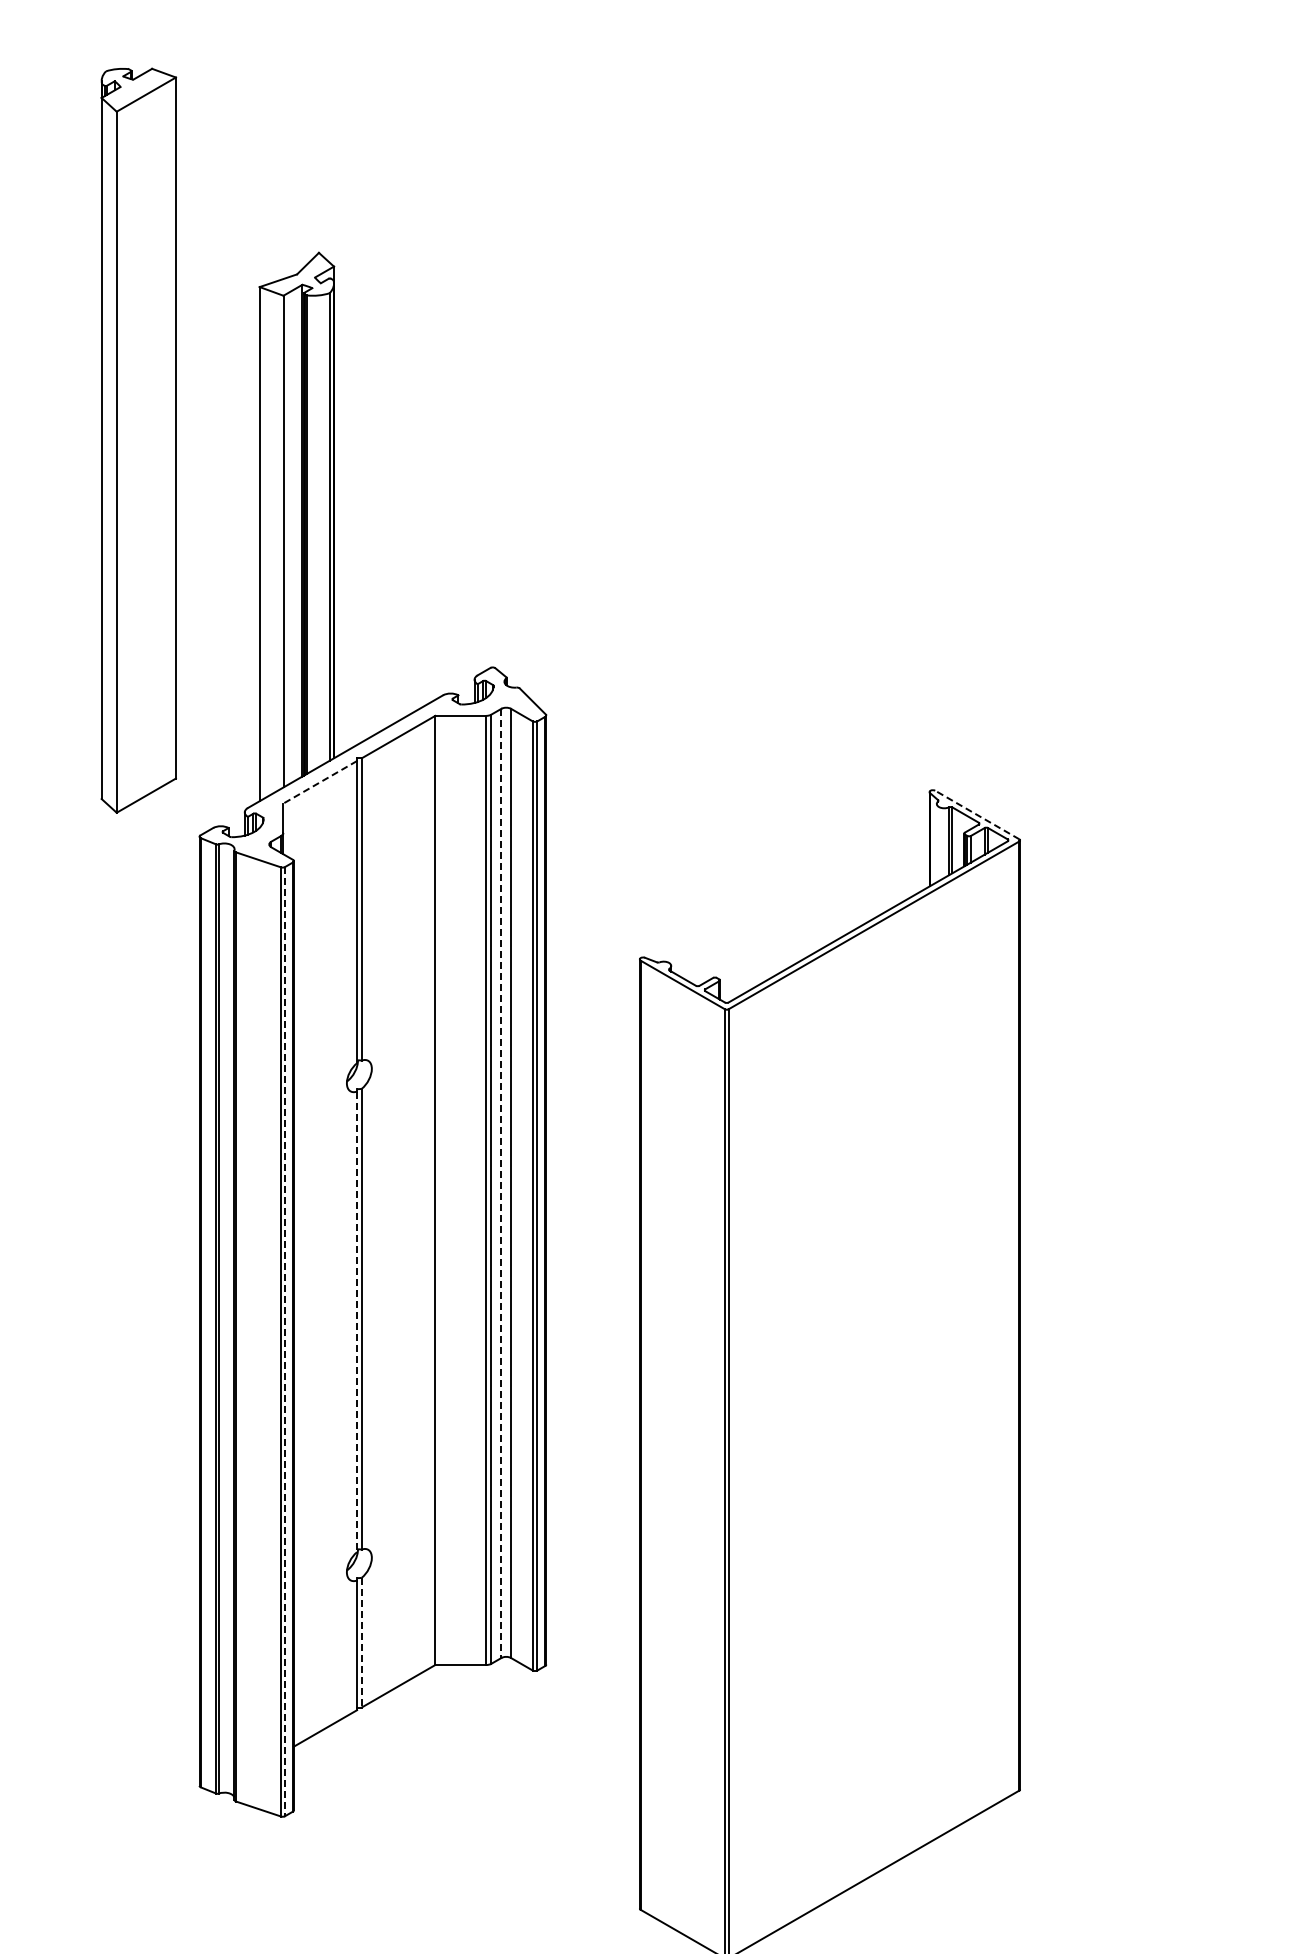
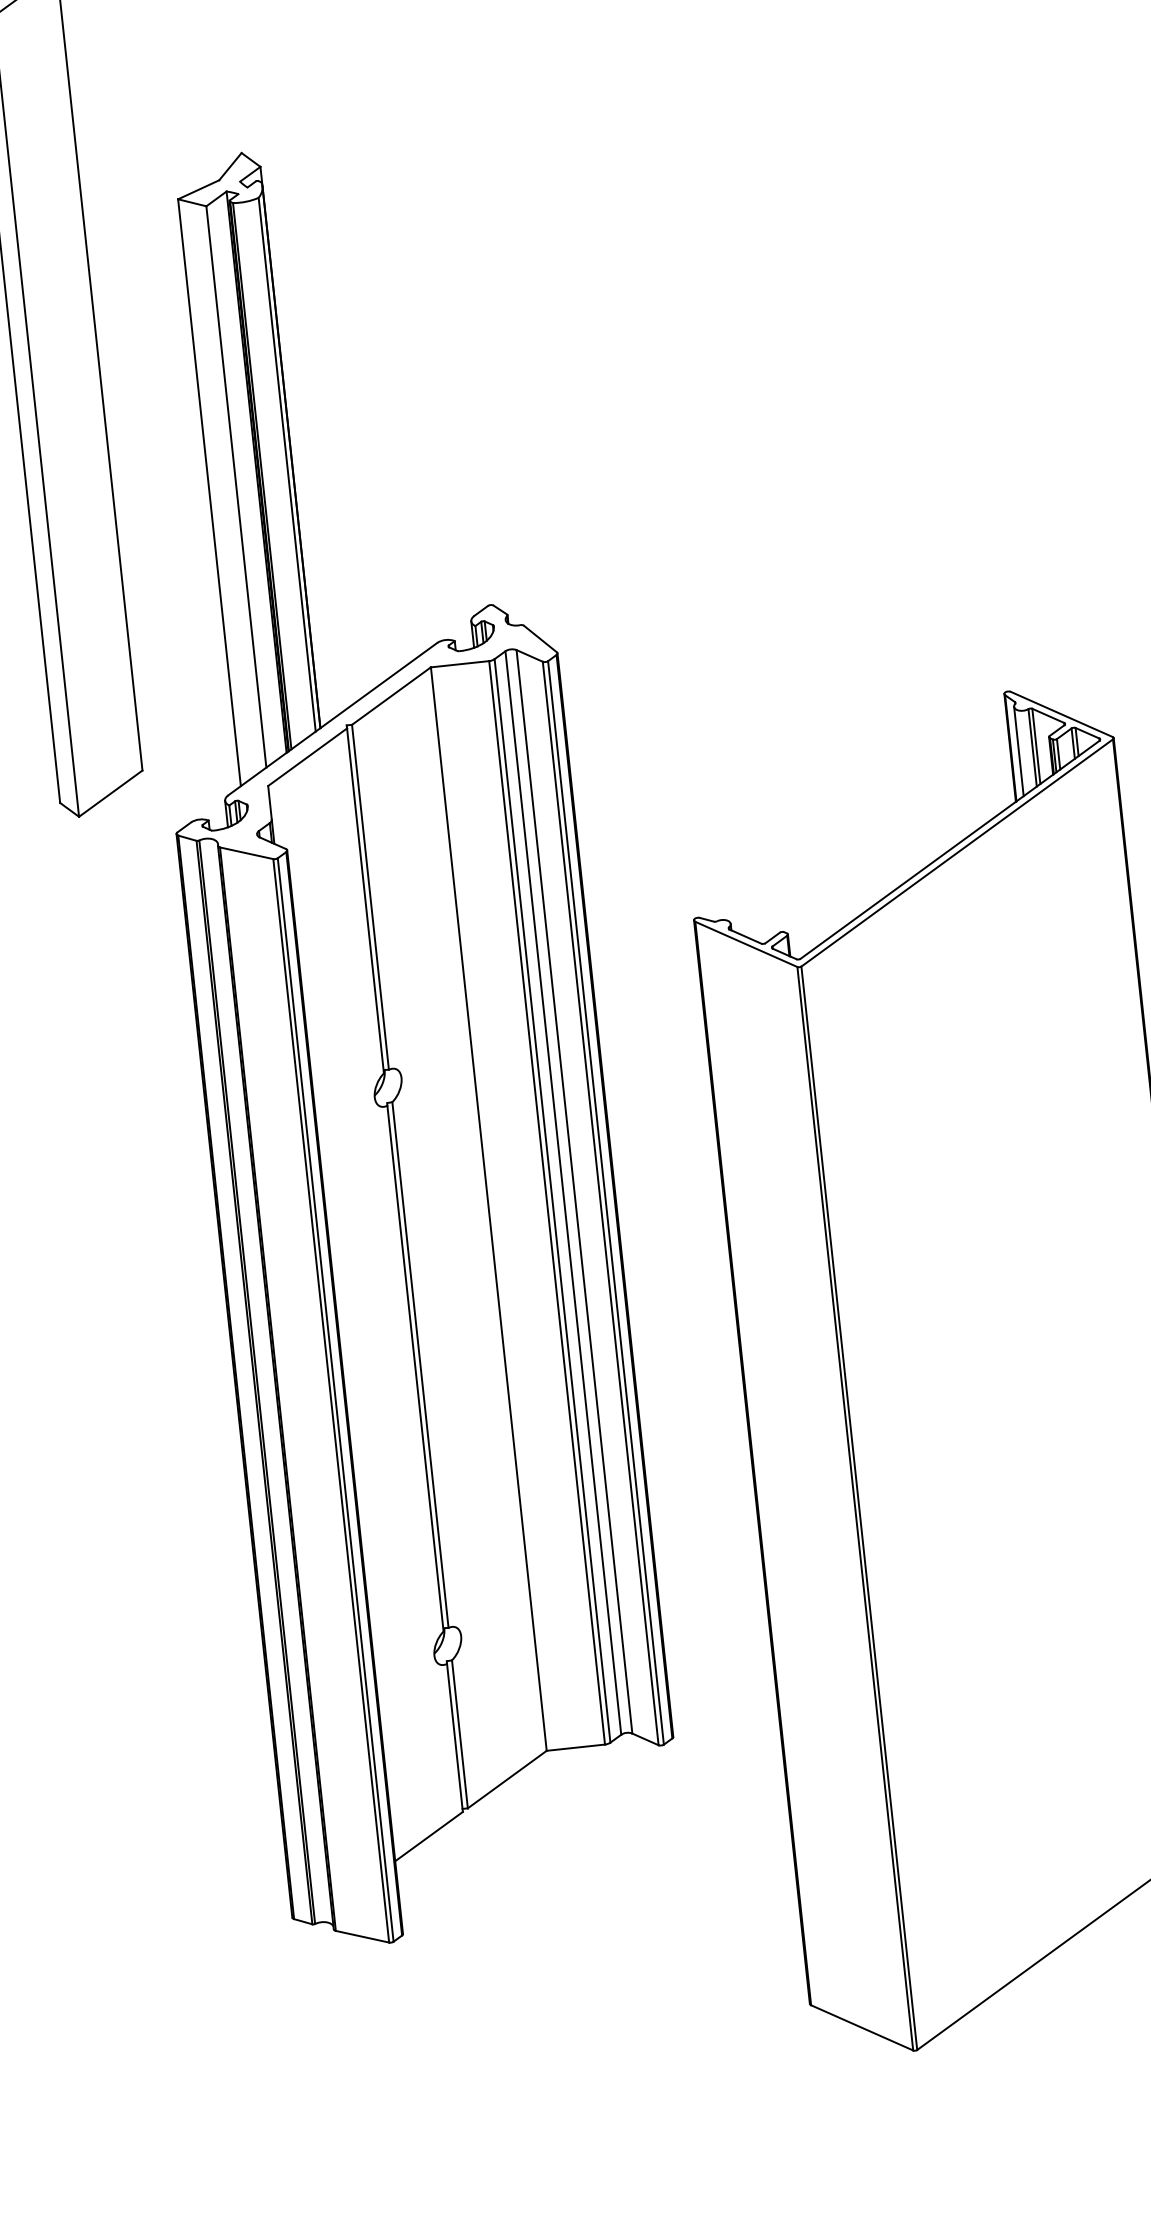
line: (320, 782) -> (307, 757), dashed -> solid
line: (977, 815) -> (1061, 714), dashed -> solid
line: (936, 843) -> (1018, 751), added
line: (501, 1183) -> (563, 1193), dashed -> solid
line: (357, 1322) -> (416, 1369), dashed -> solid
line: (285, 1341) -> (336, 1399), dashed -> solid
line: (361, 1642) -> (459, 1734), dashed -> solid

